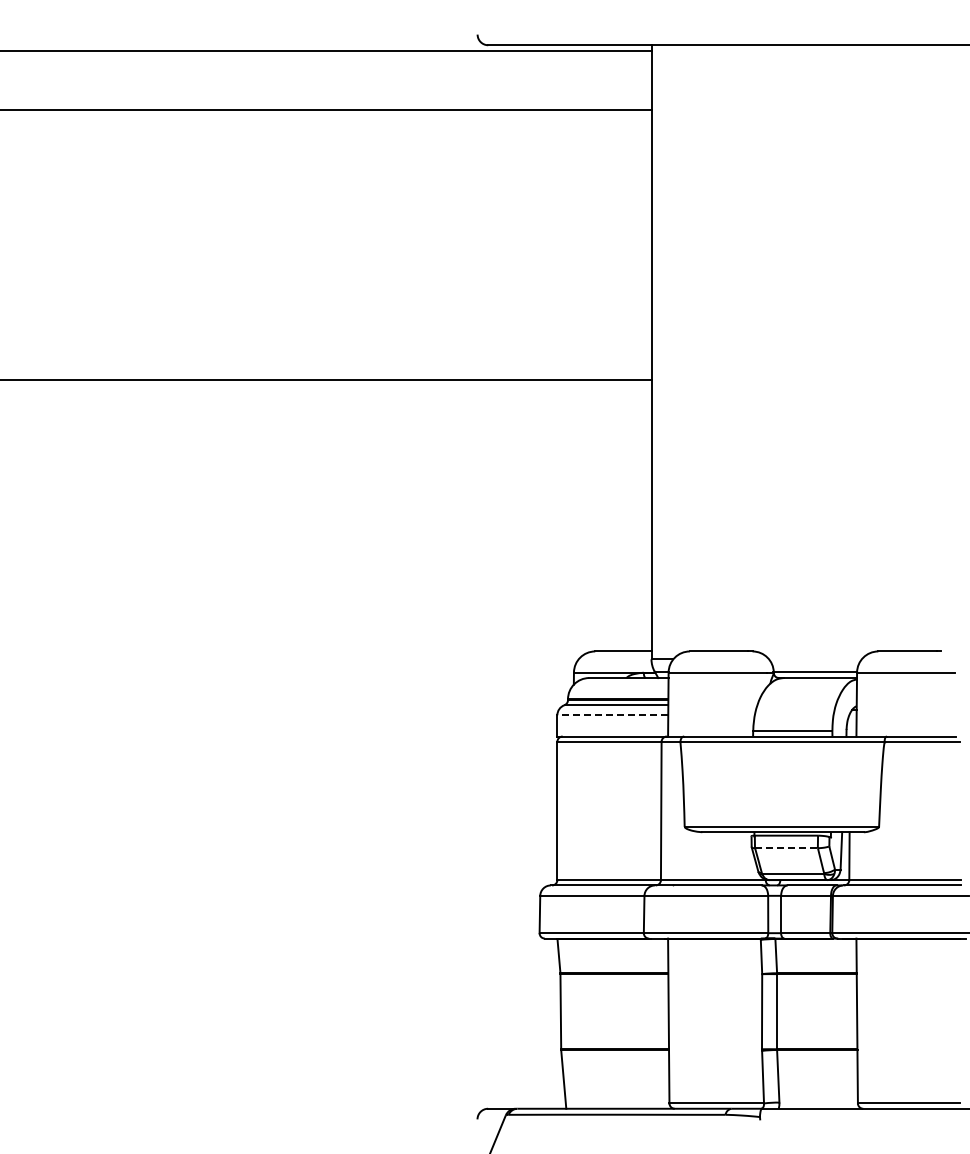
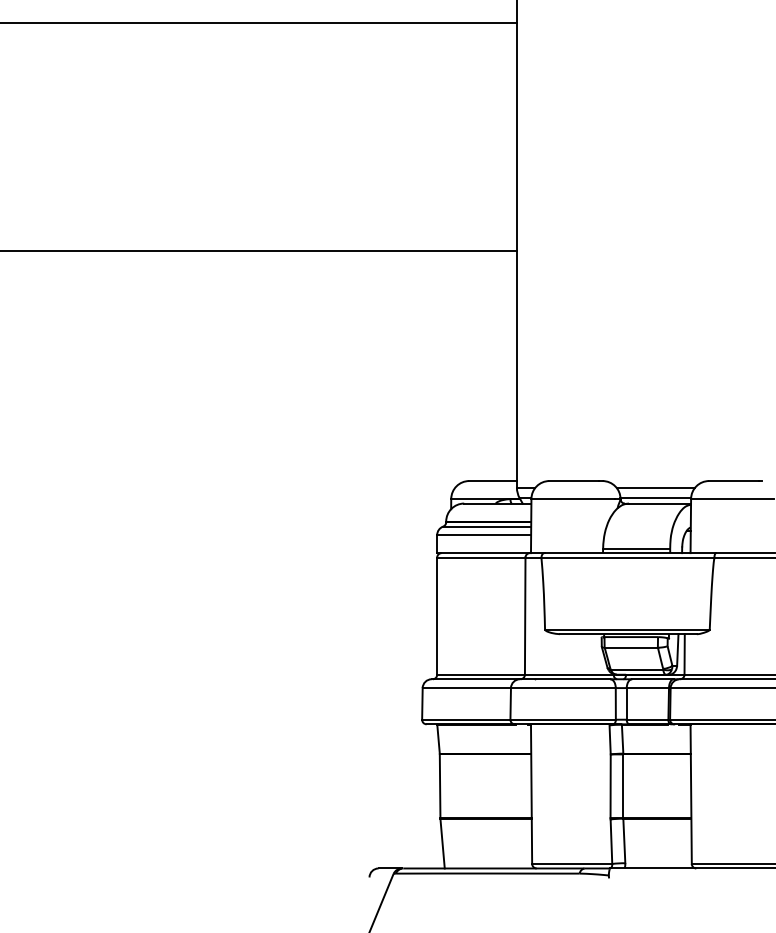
line: (815, 659) -> (655, 487), added
line: (612, 715) -> (483, 535), dashed -> solid
line: (787, 848) -> (632, 647), dashed -> solid

